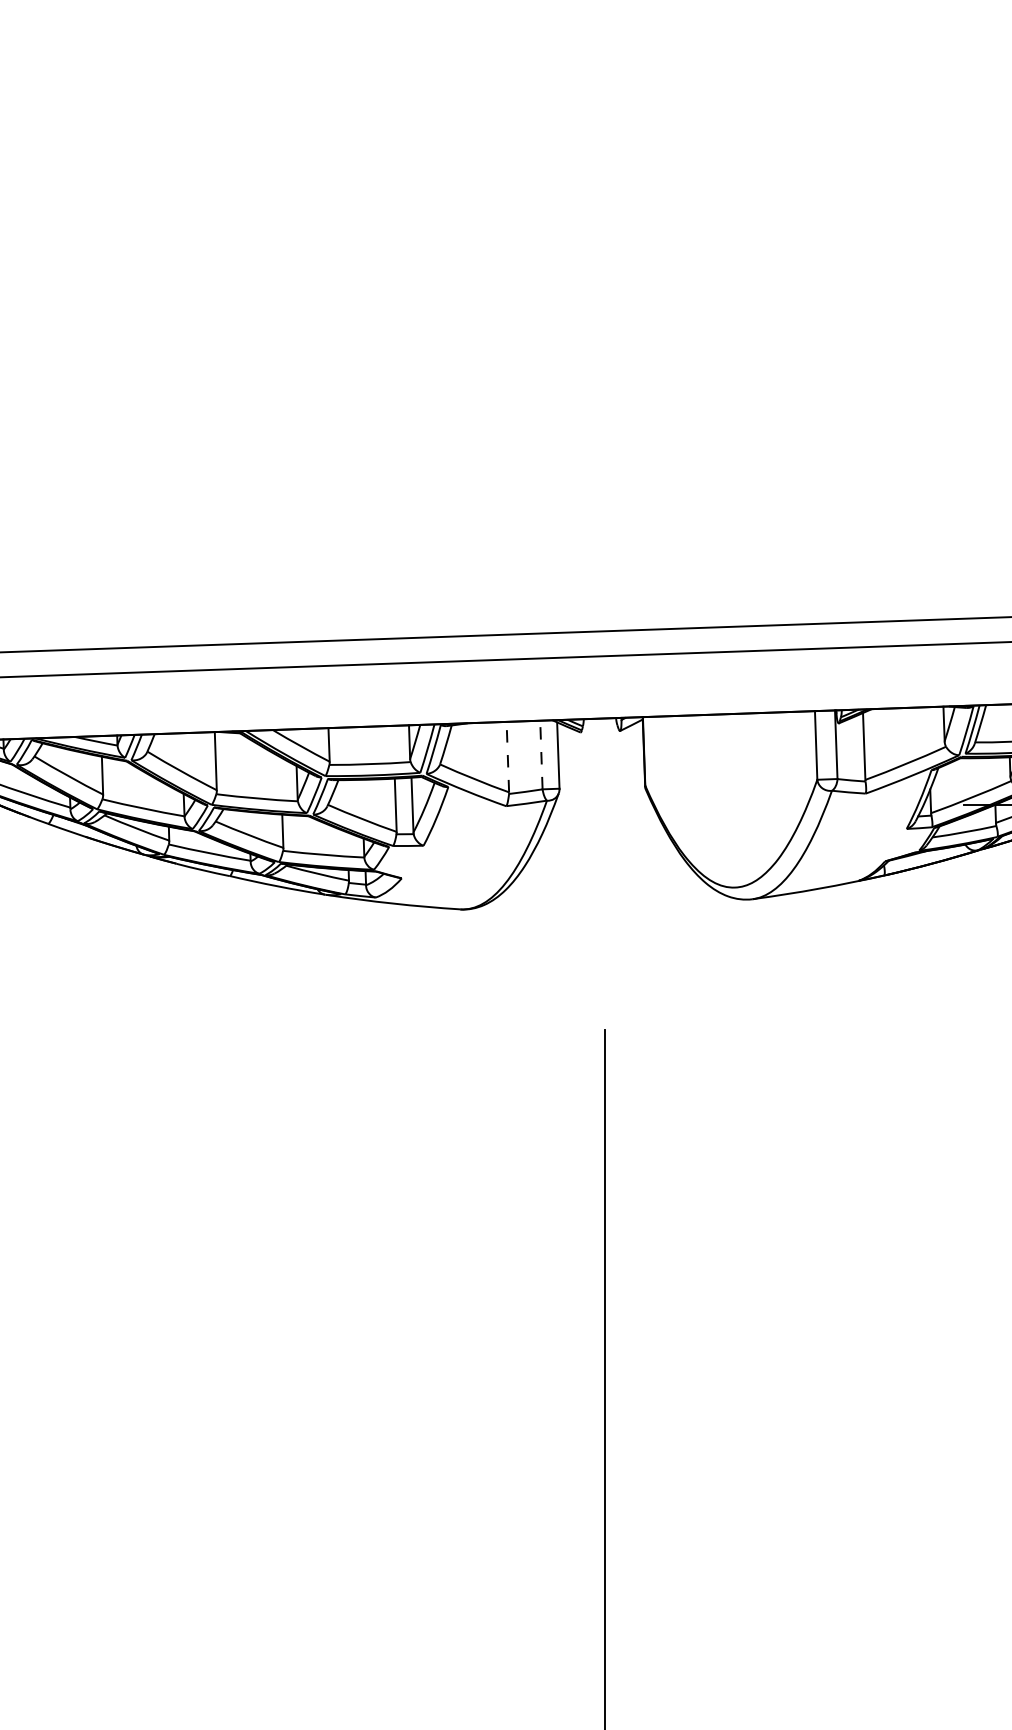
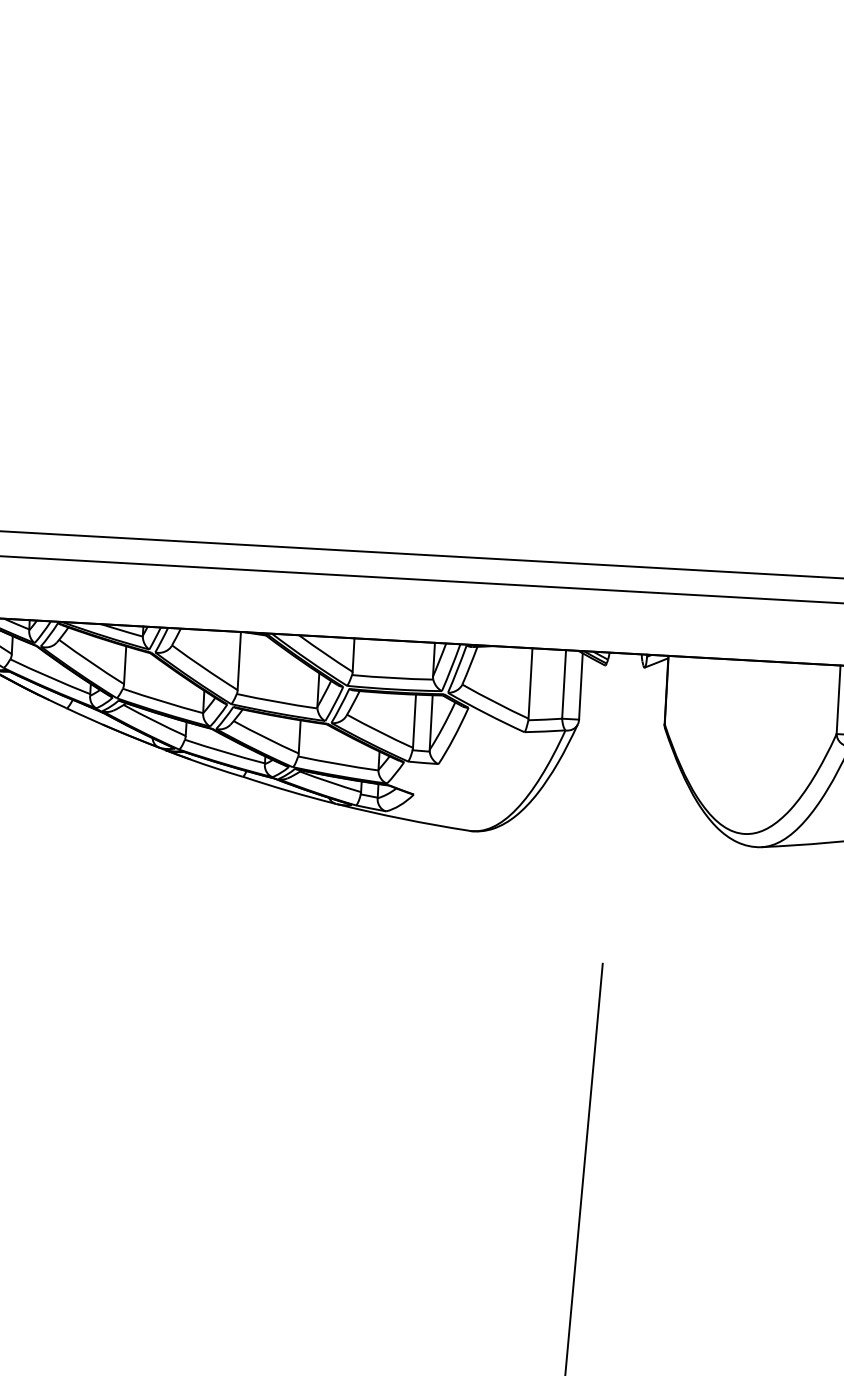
line: (541, 754) -> (564, 683), dashed -> solid
line: (507, 756) -> (530, 682), dashed -> solid

